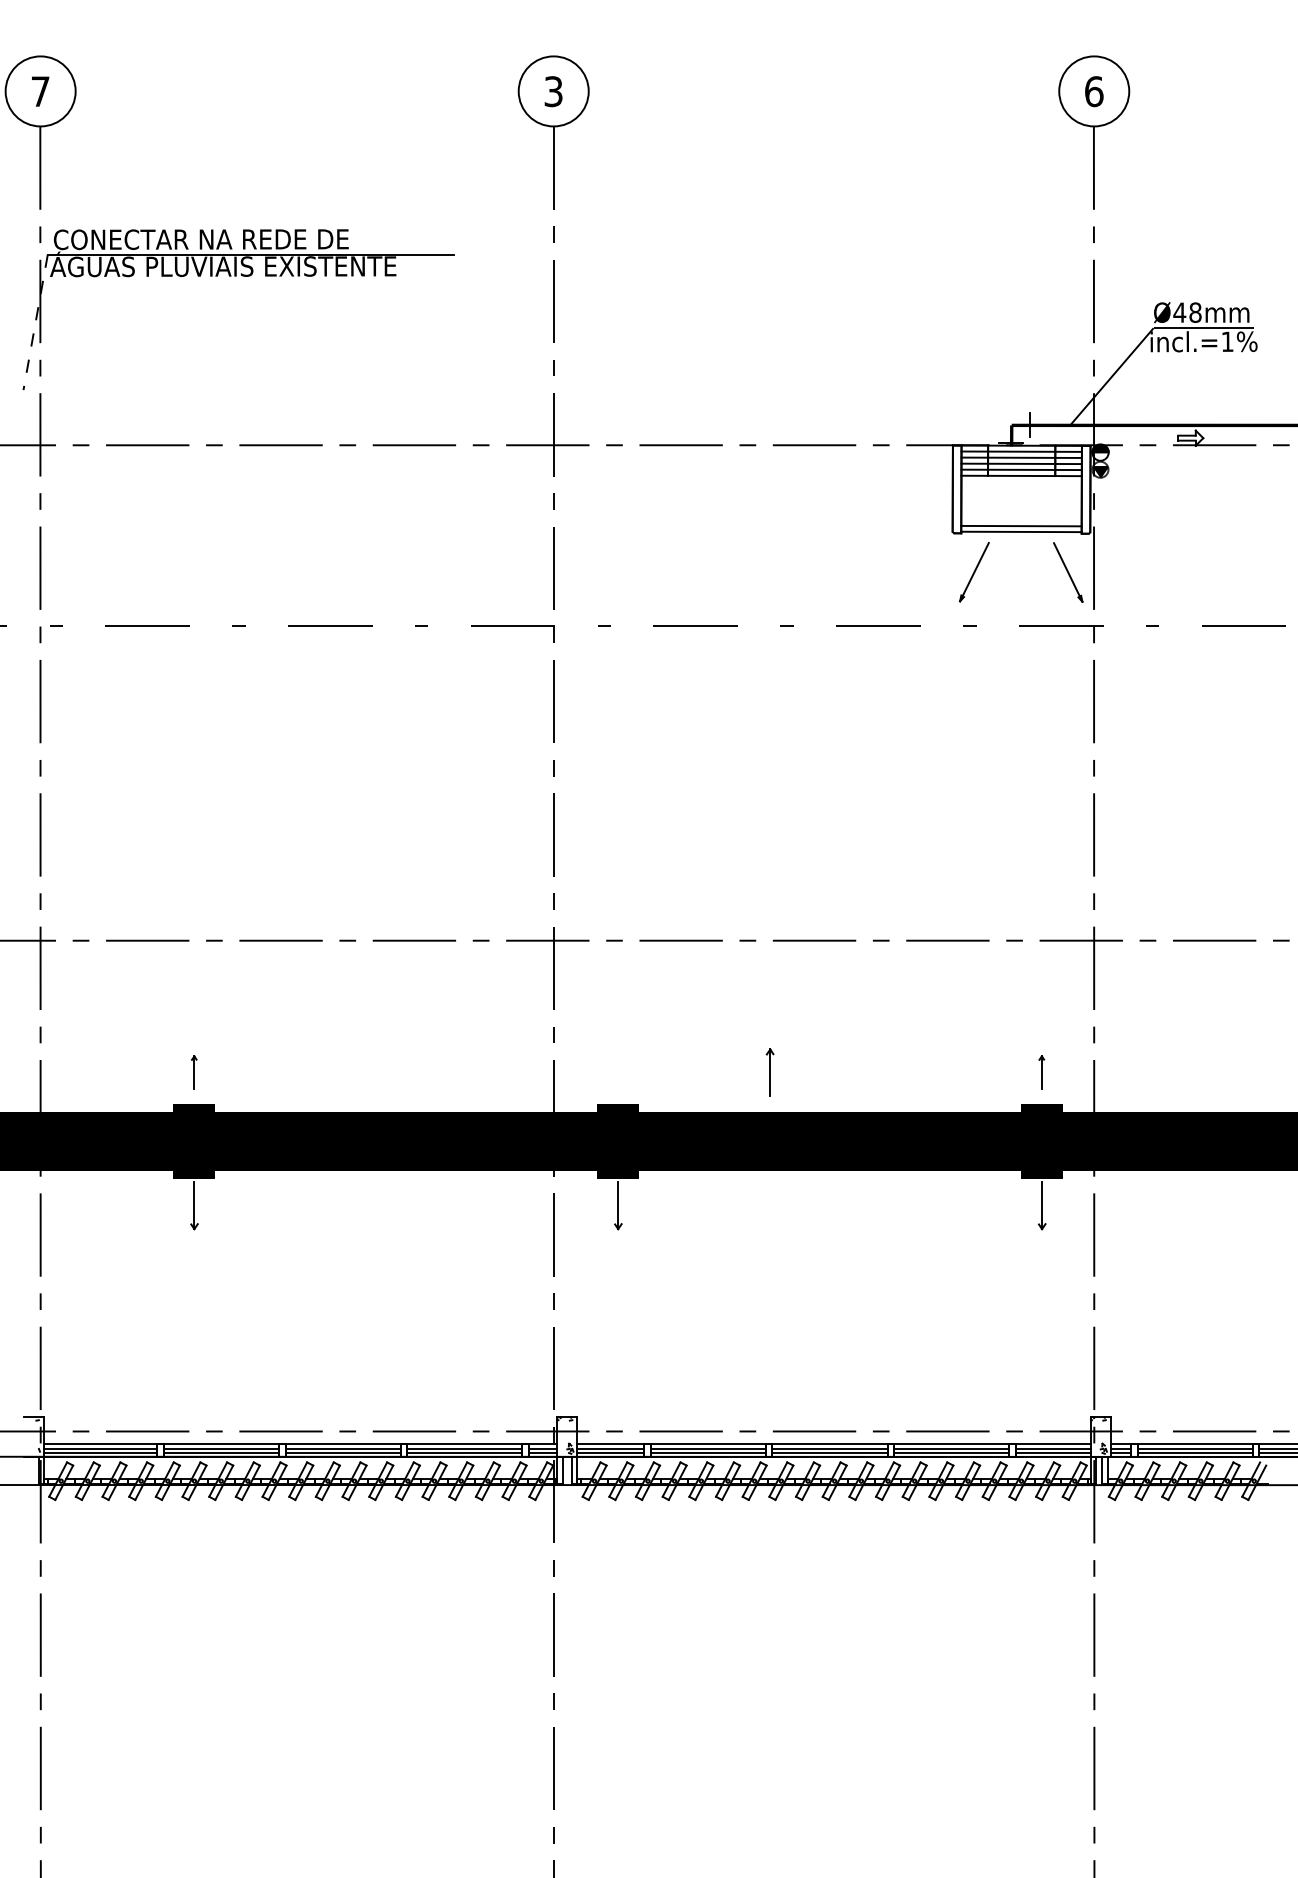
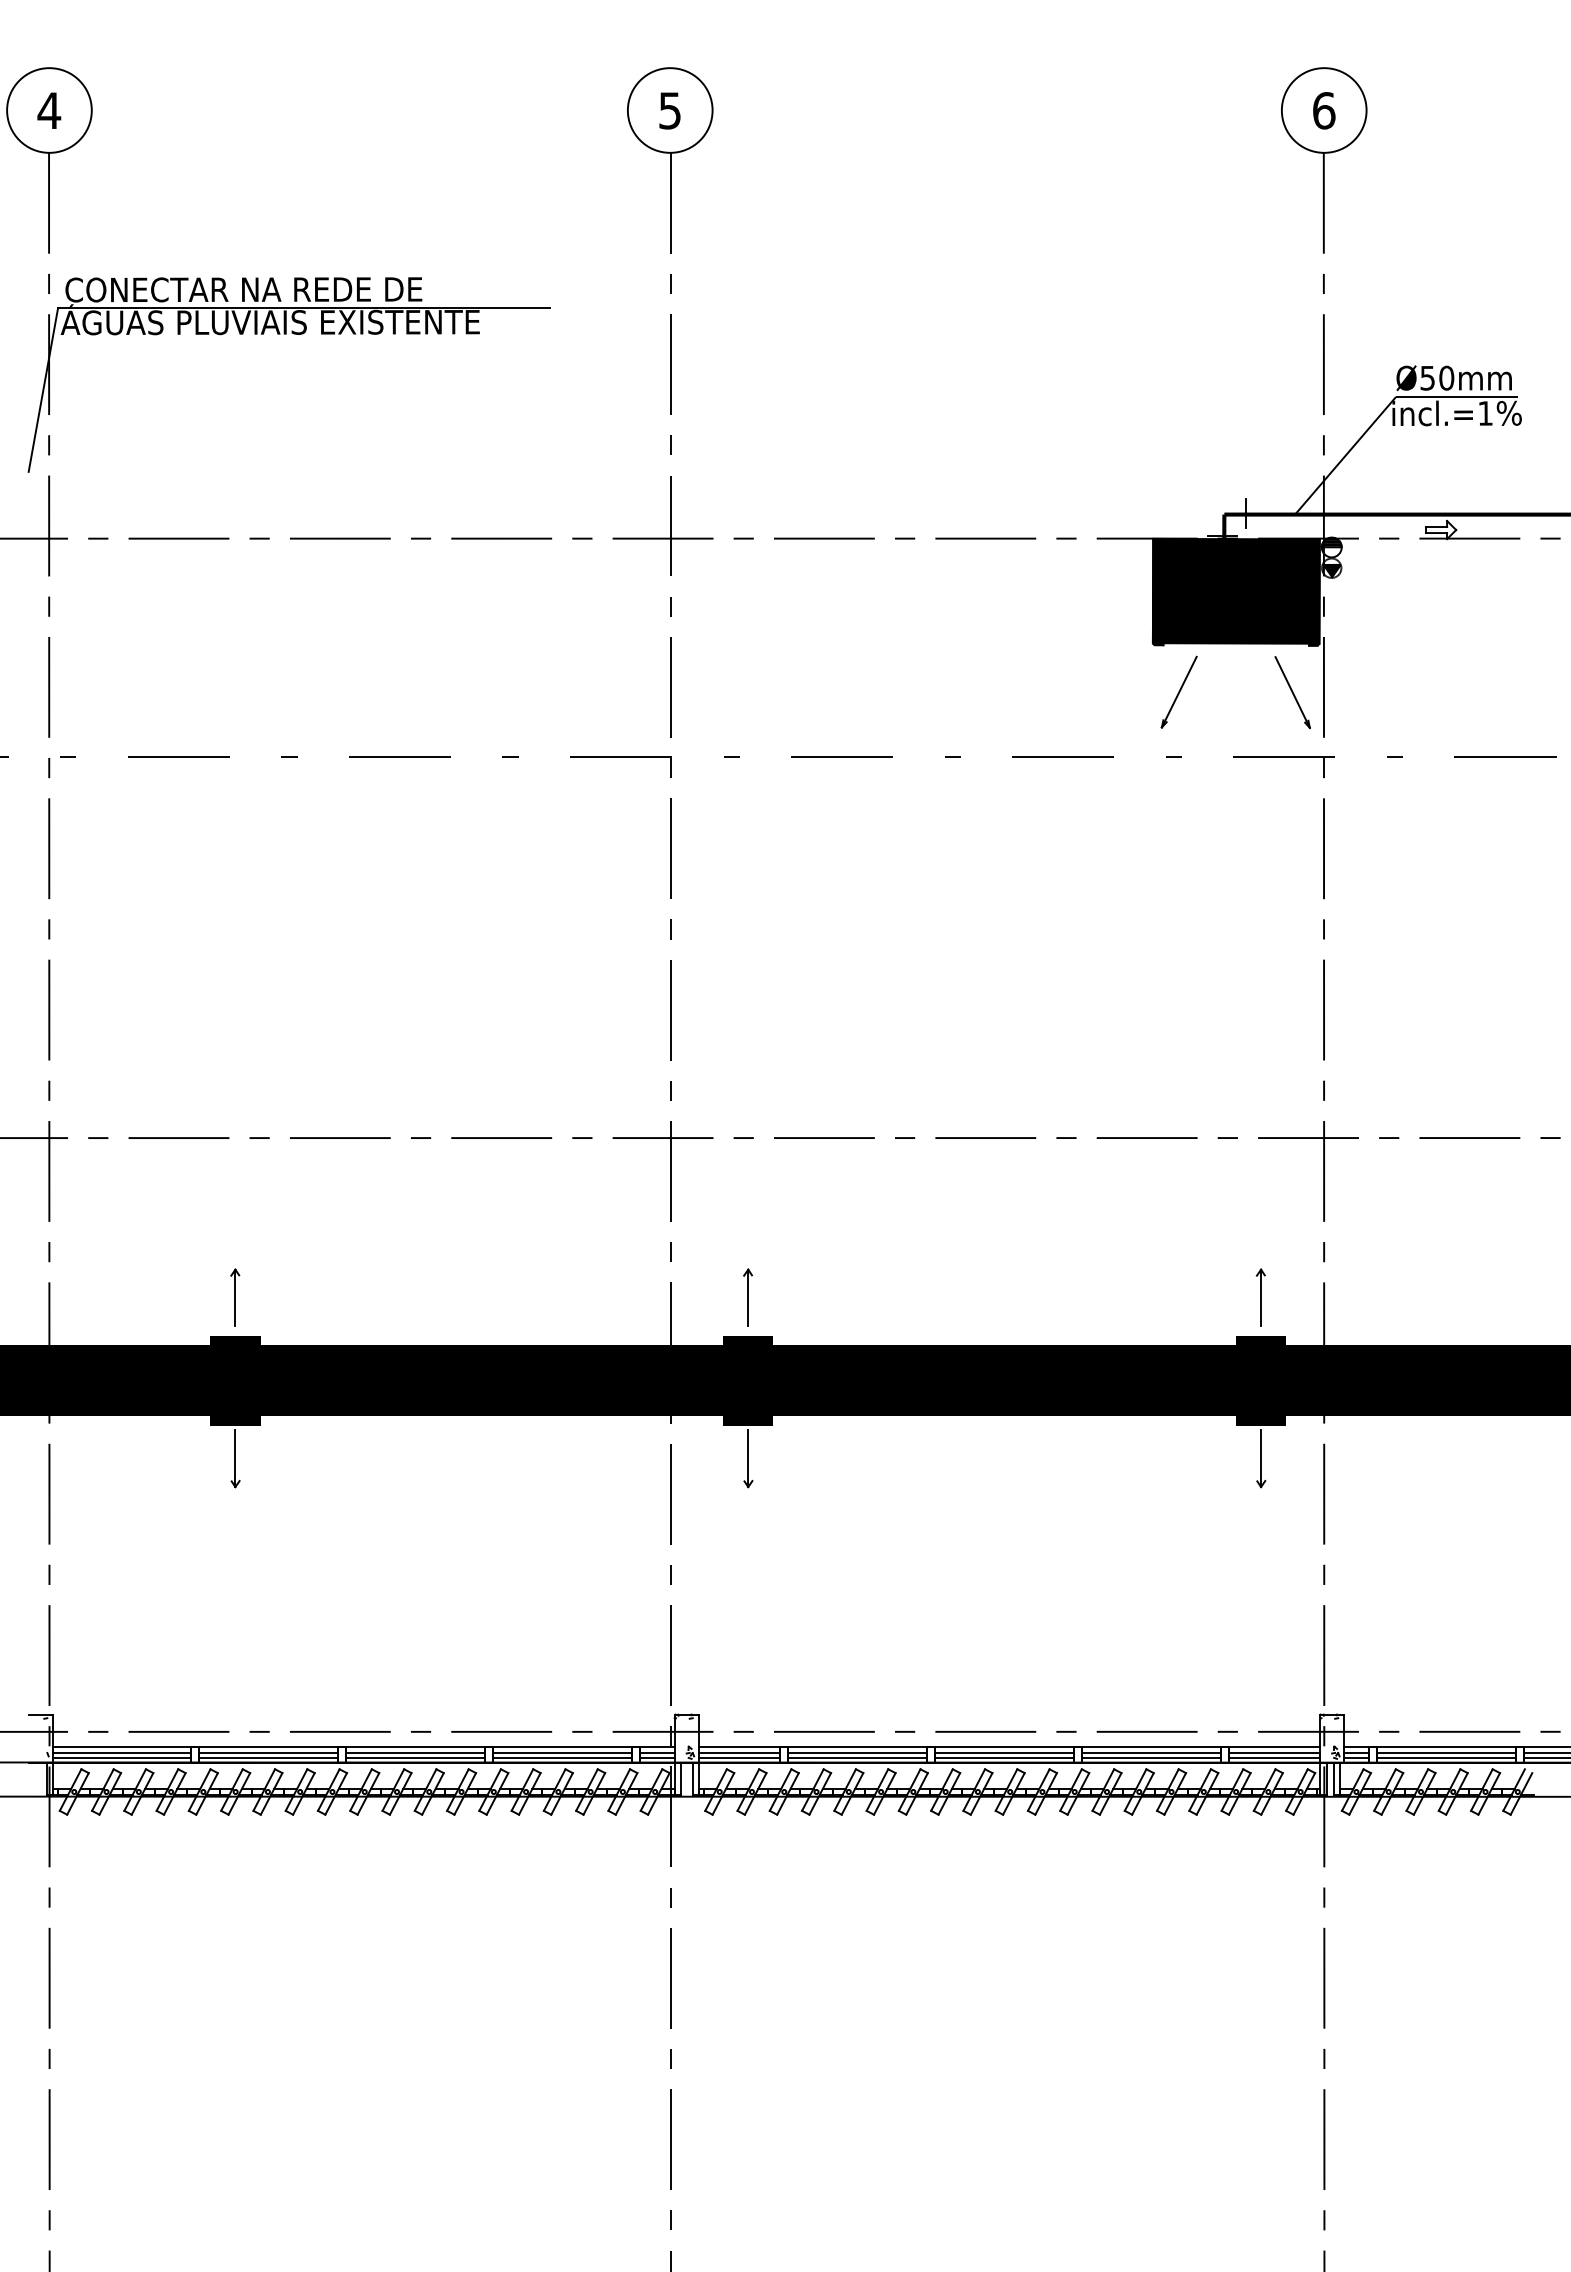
text: (40, 91) -> (49, 110), 7 -> 4
text: (553, 91) -> (669, 110), 3 -> 5
text: (1187, 312) -> (1436, 378), Ø48mm -> Ø50mm
line: (35, 322) -> (43, 390), dashed -> solid
fill: (1020, 488) -> (1235, 591), added
part: (194, 1072) -> (235, 1297), size x1.43
part: (770, 1072) -> (748, 1297), moved
part: (1041, 1072) -> (1260, 1297), size x1.43

